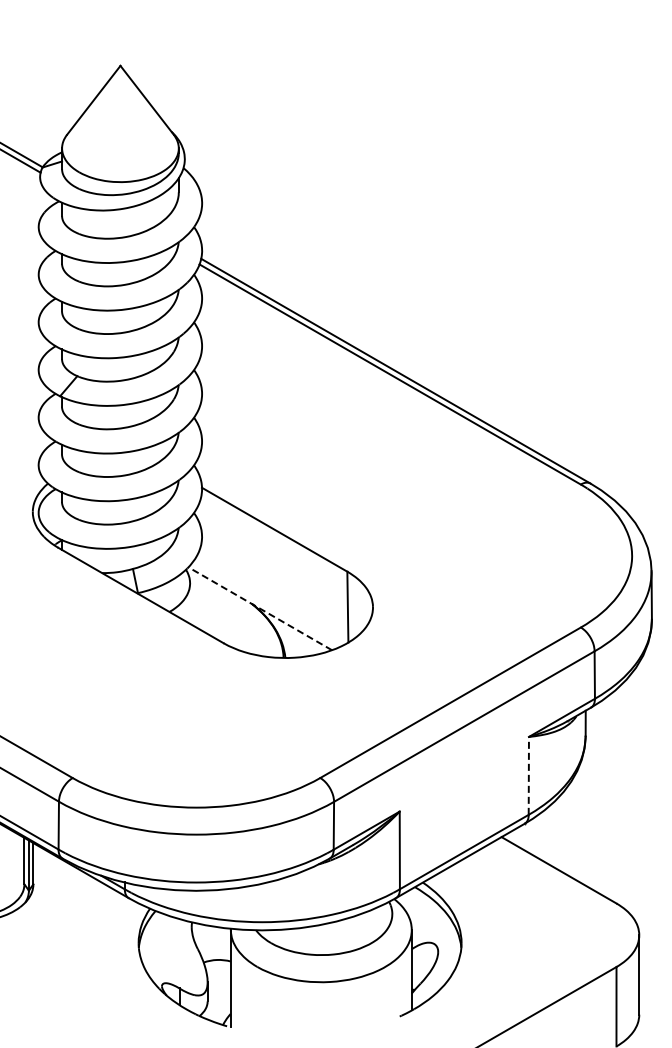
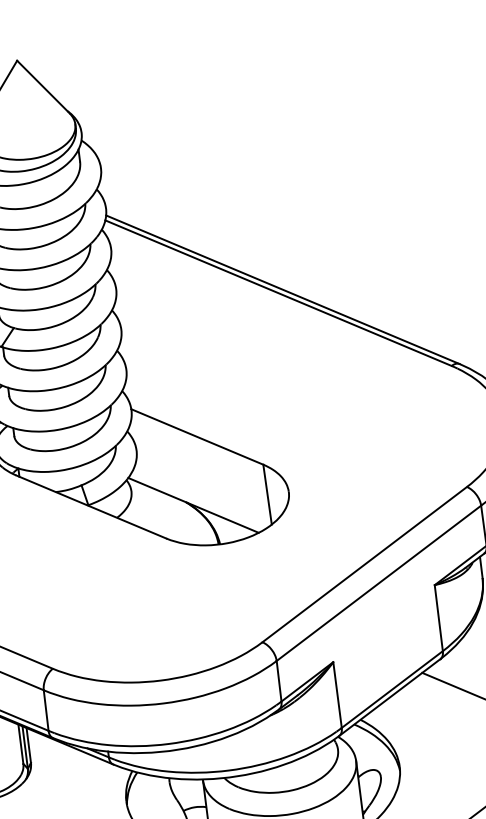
line: (260, 608) -> (193, 505), dashed -> solid
line: (528, 775) -> (438, 617), dashed -> solid

